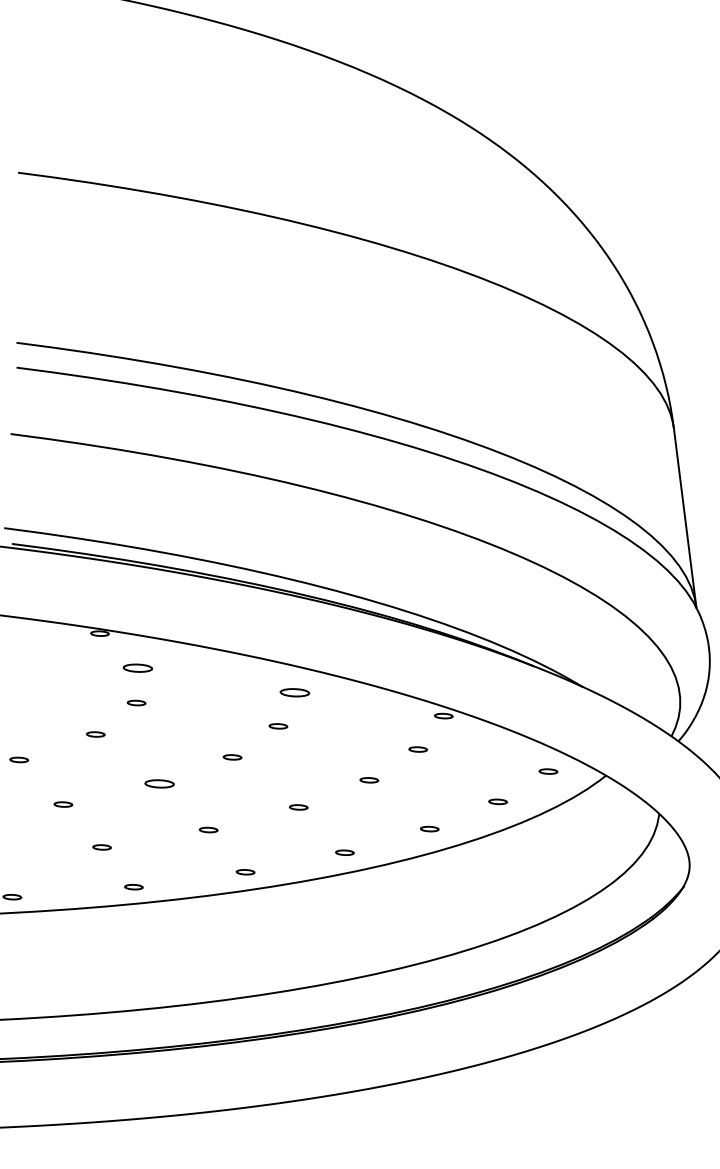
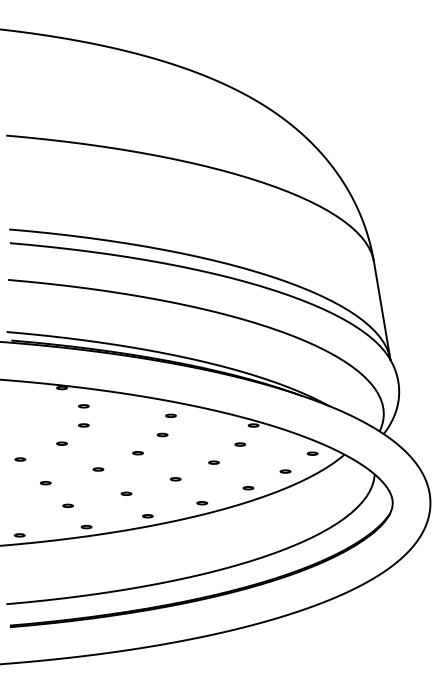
part: (137, 668) -> (83, 406), size x0.62
part: (294, 691) -> (170, 415), size x0.62
part: (159, 783) -> (98, 469), size x0.62

